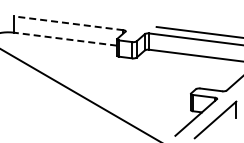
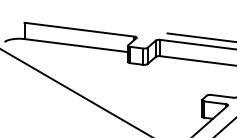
line: (68, 23) -> (79, 29), dashed -> solid
line: (64, 39) -> (75, 45), dashed -> solid

